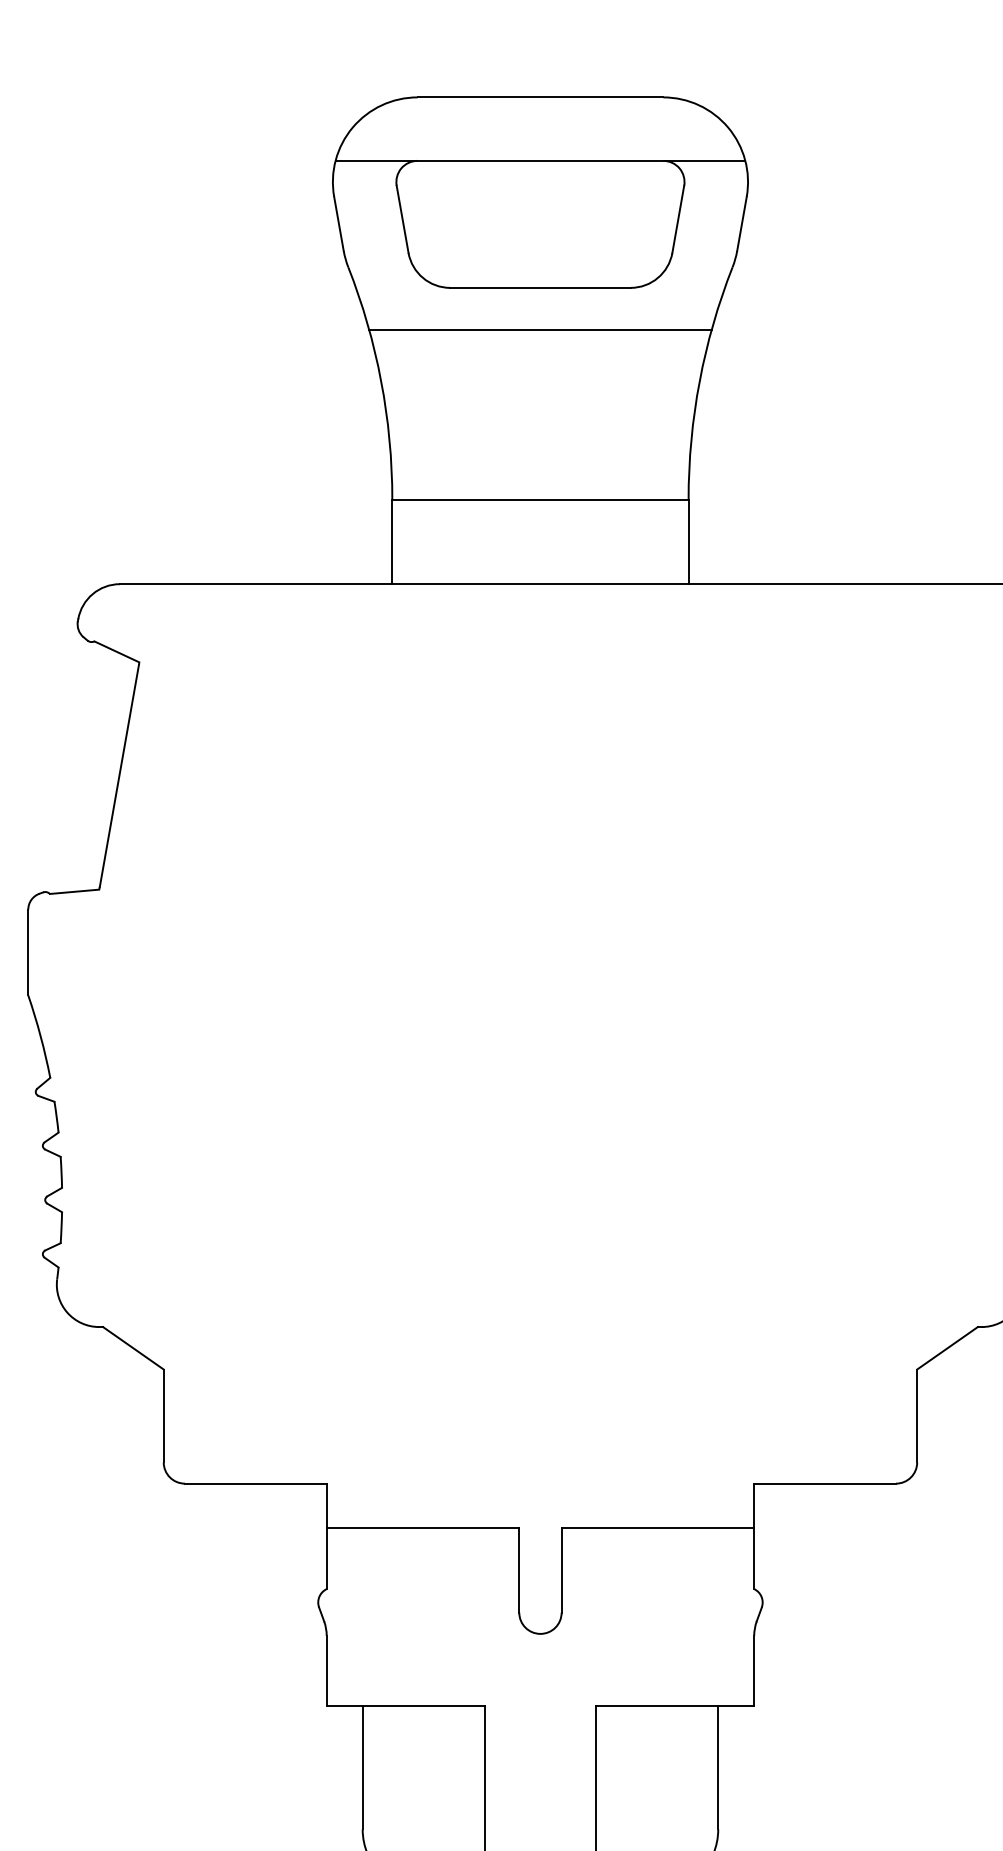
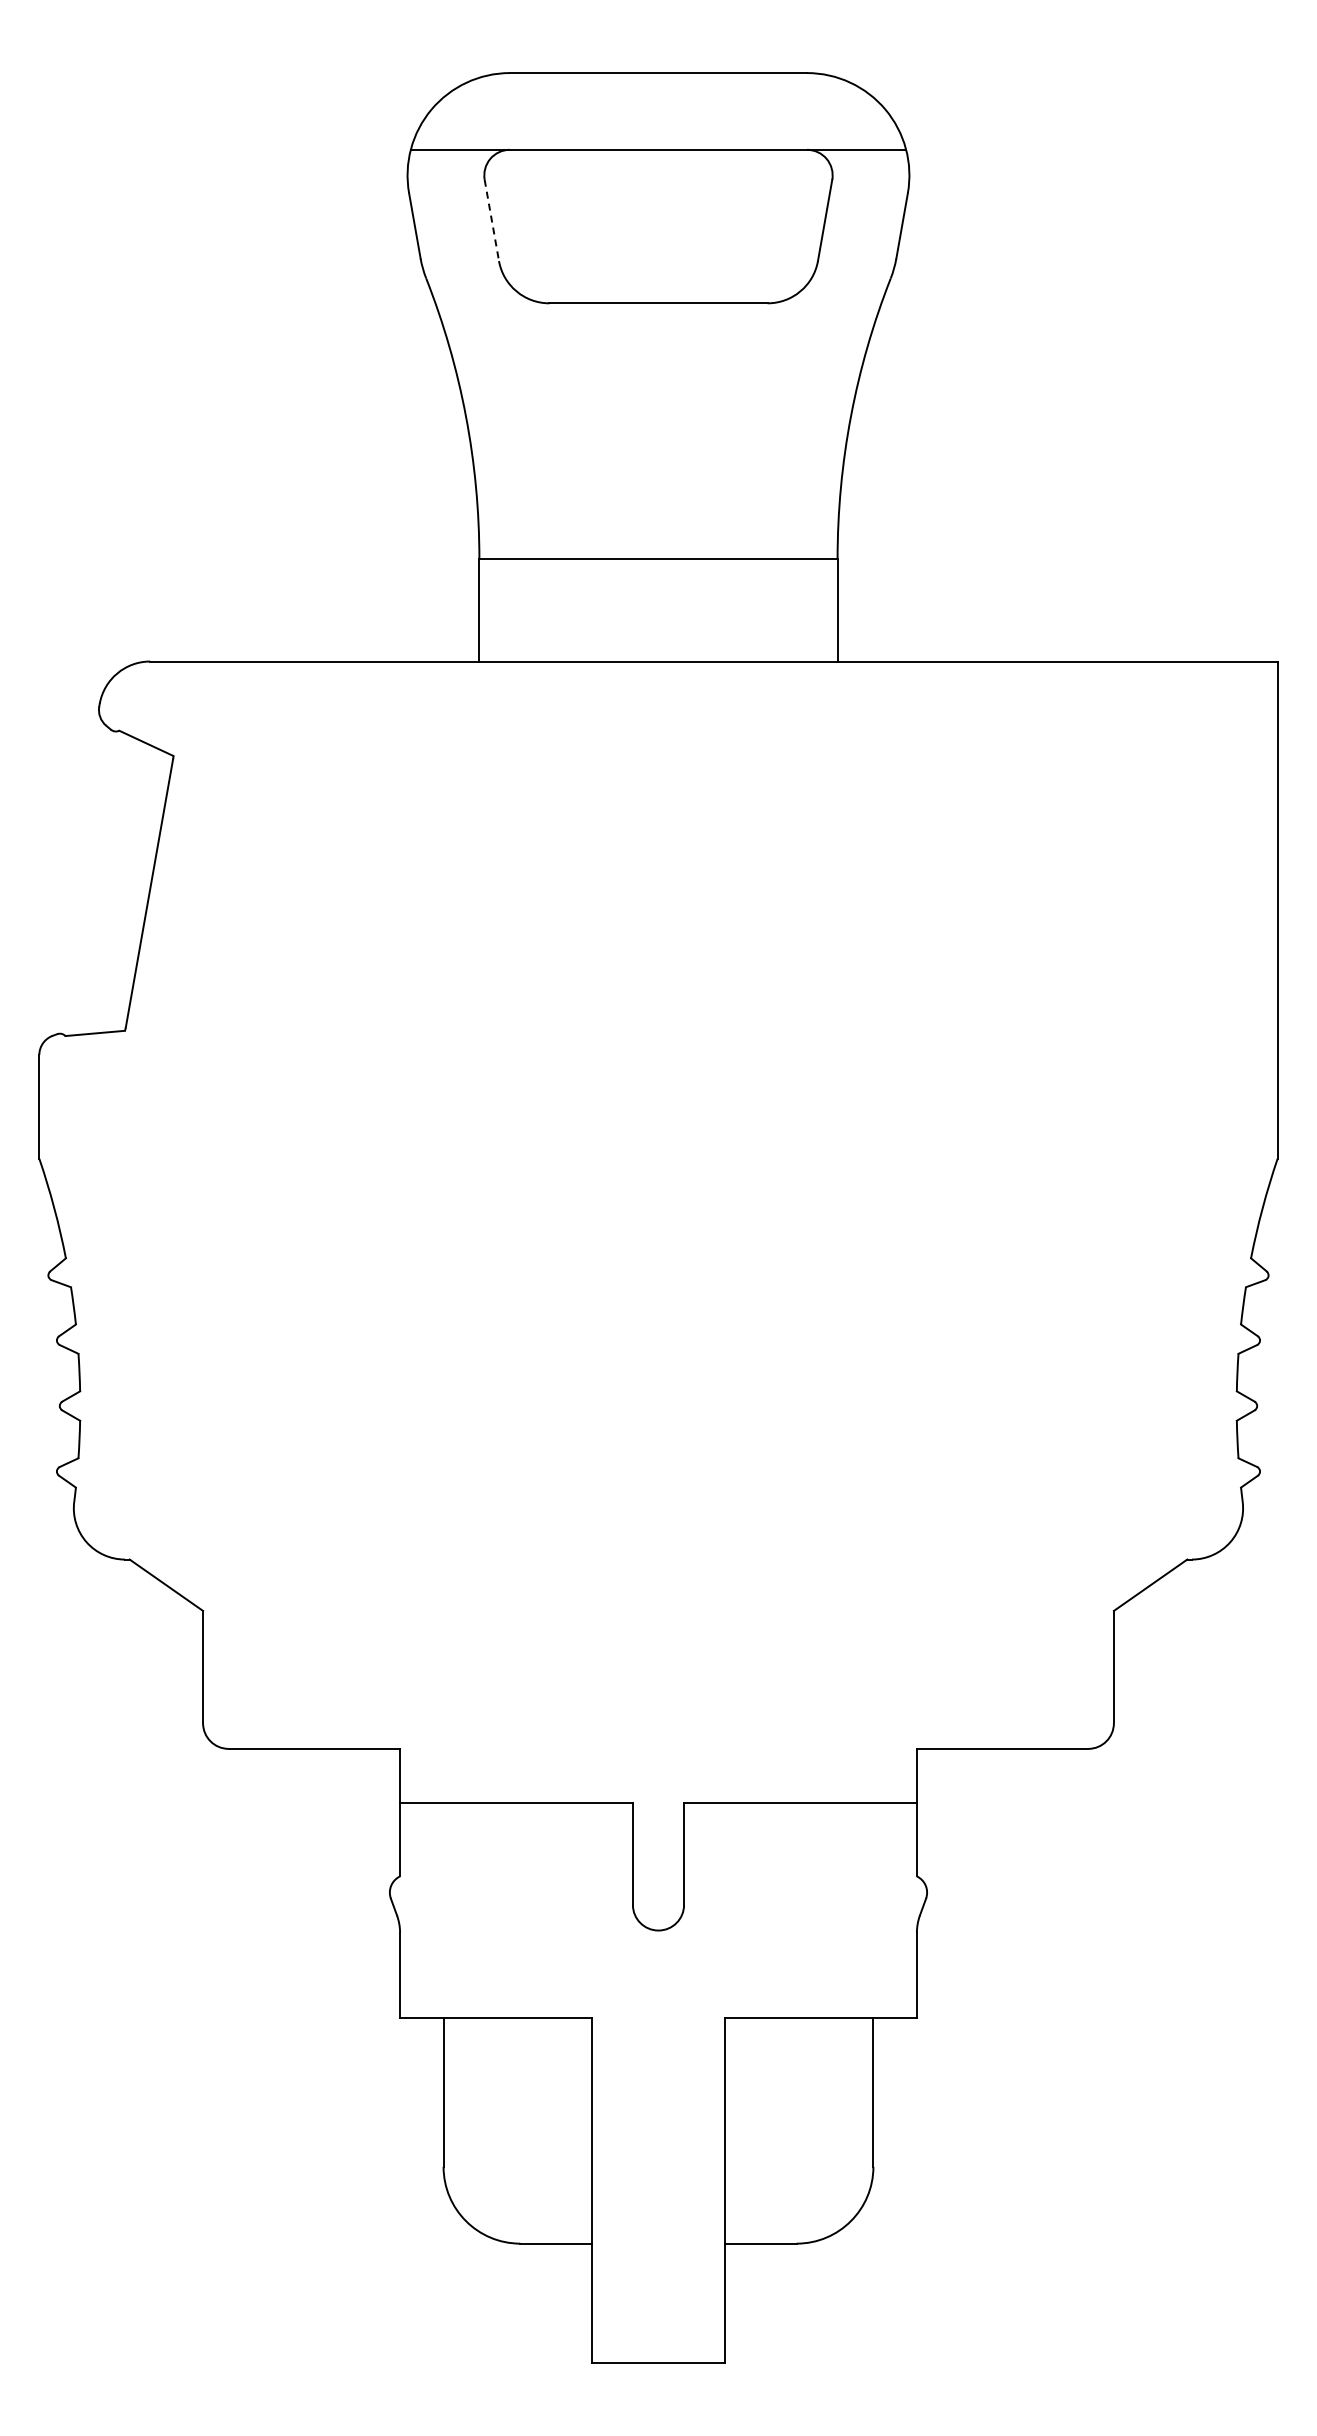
line: (402, 219) -> (491, 220), solid -> dashed
line: (540, 330) -> (658, 354), removed

